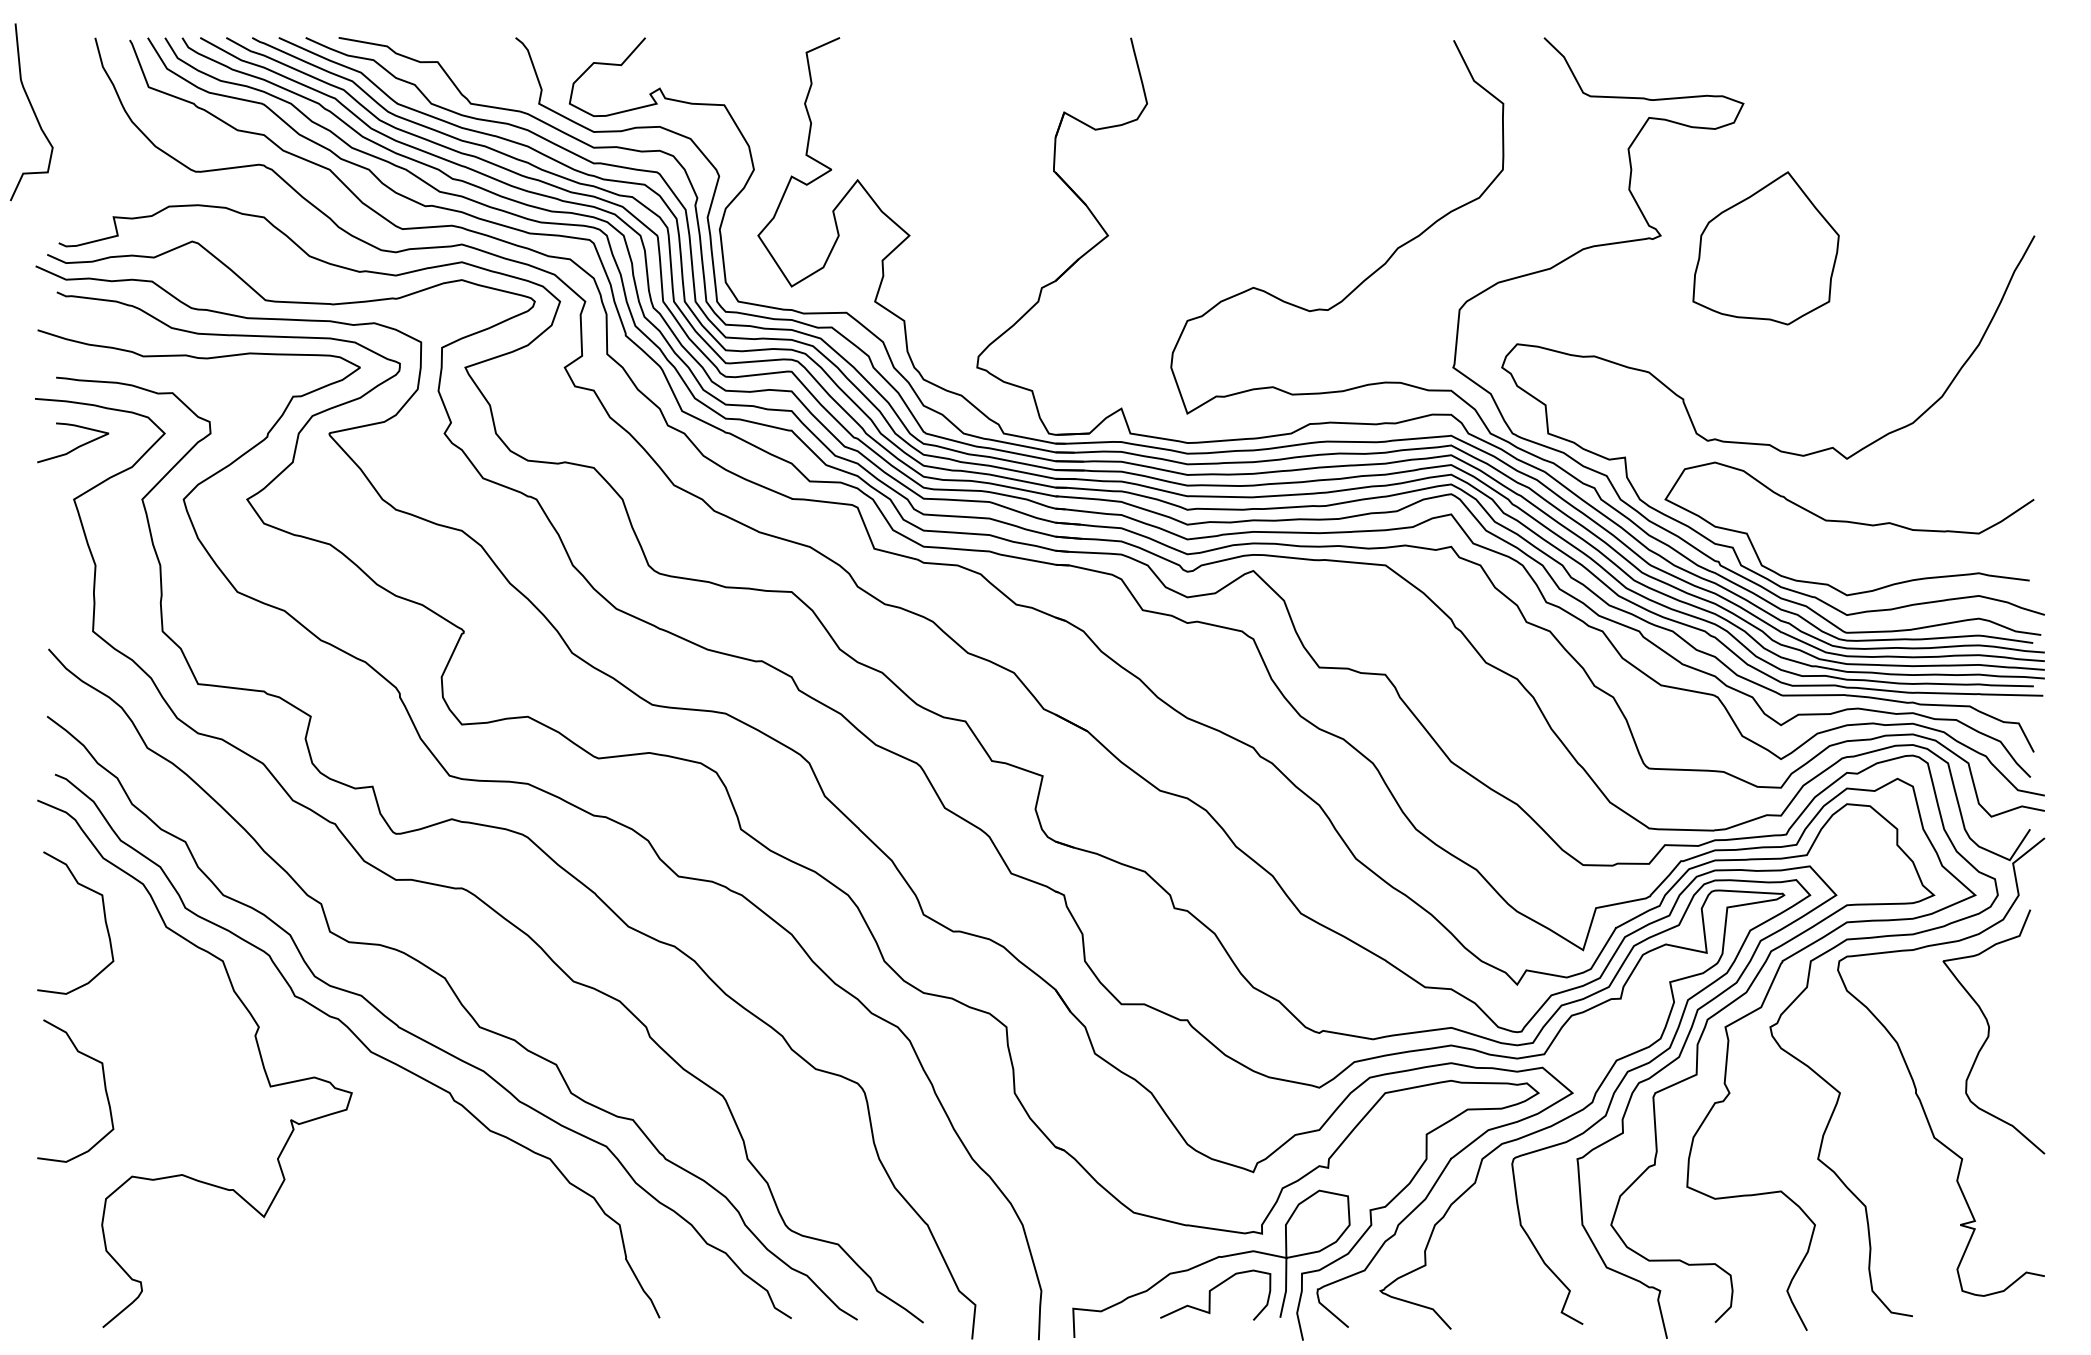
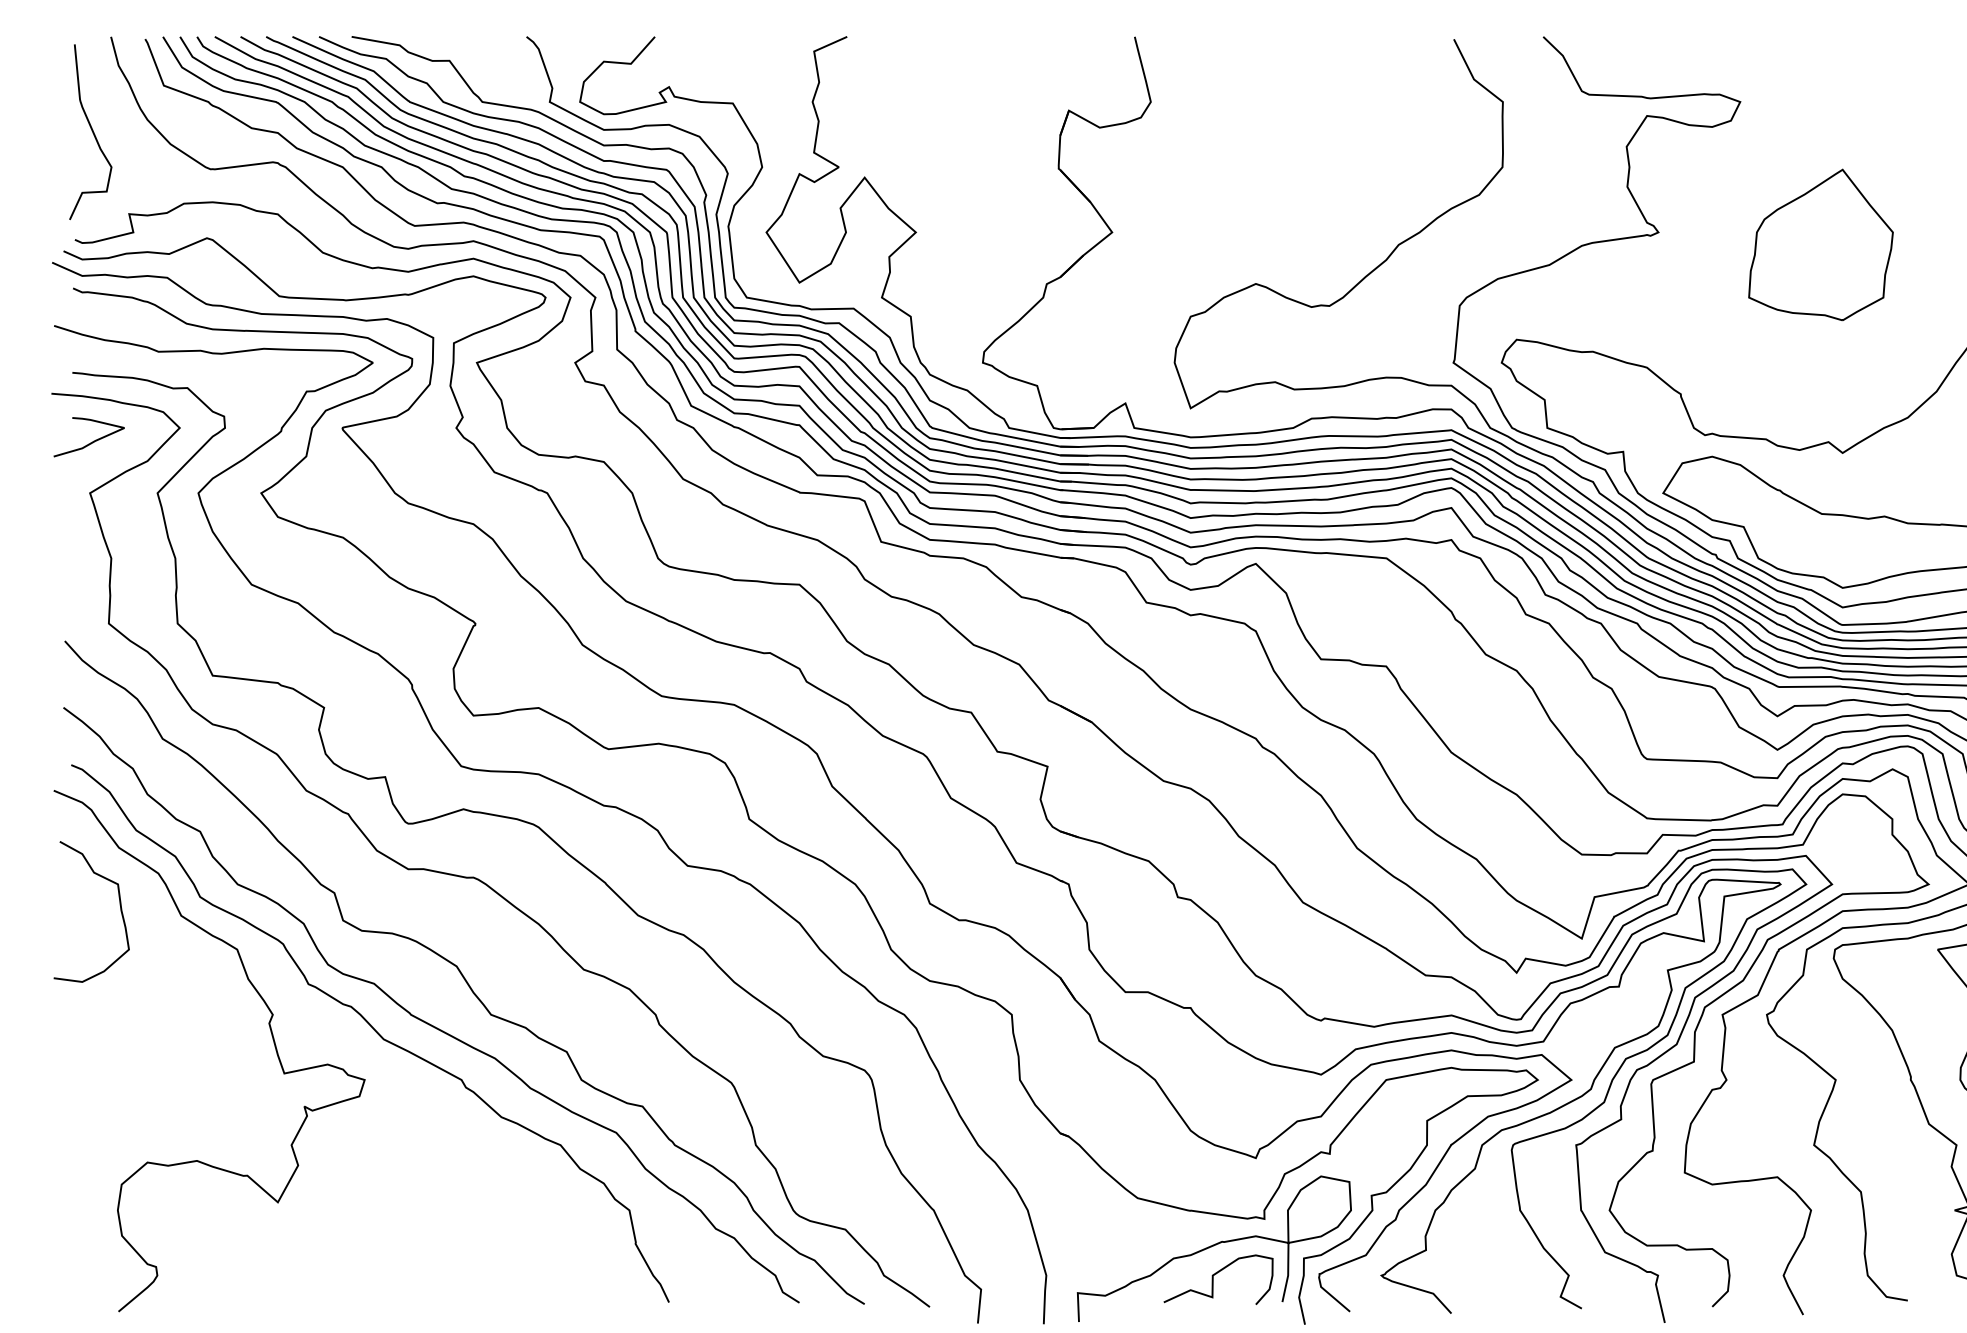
curve: (32, 111) -> (91, 131), moved
part: (1765, 248) -> (1820, 245), moved
curve: (104, 1089) -> (120, 1076), removed

